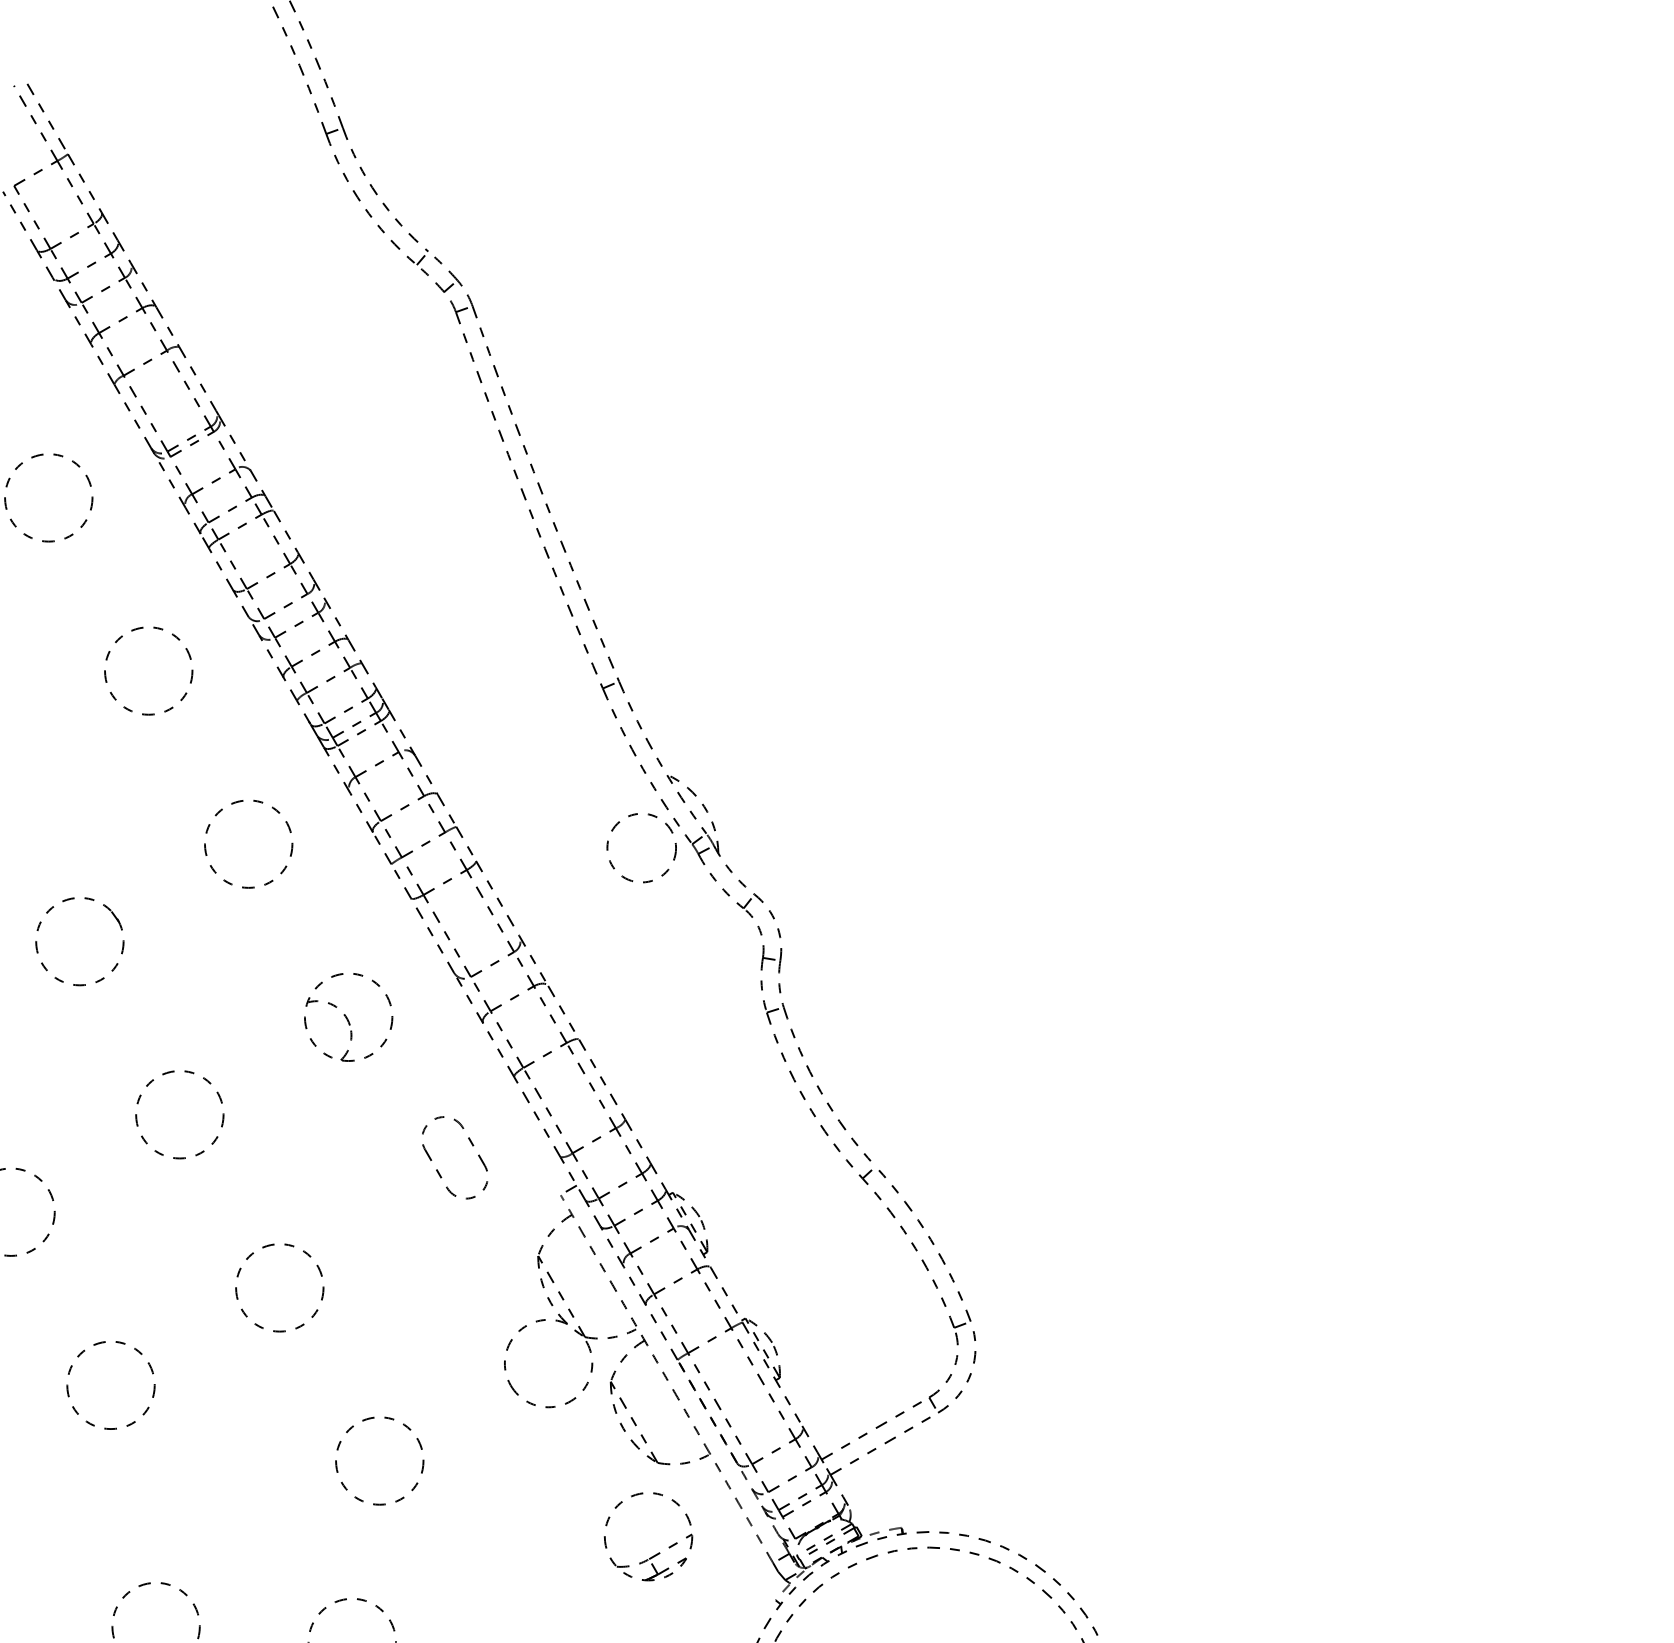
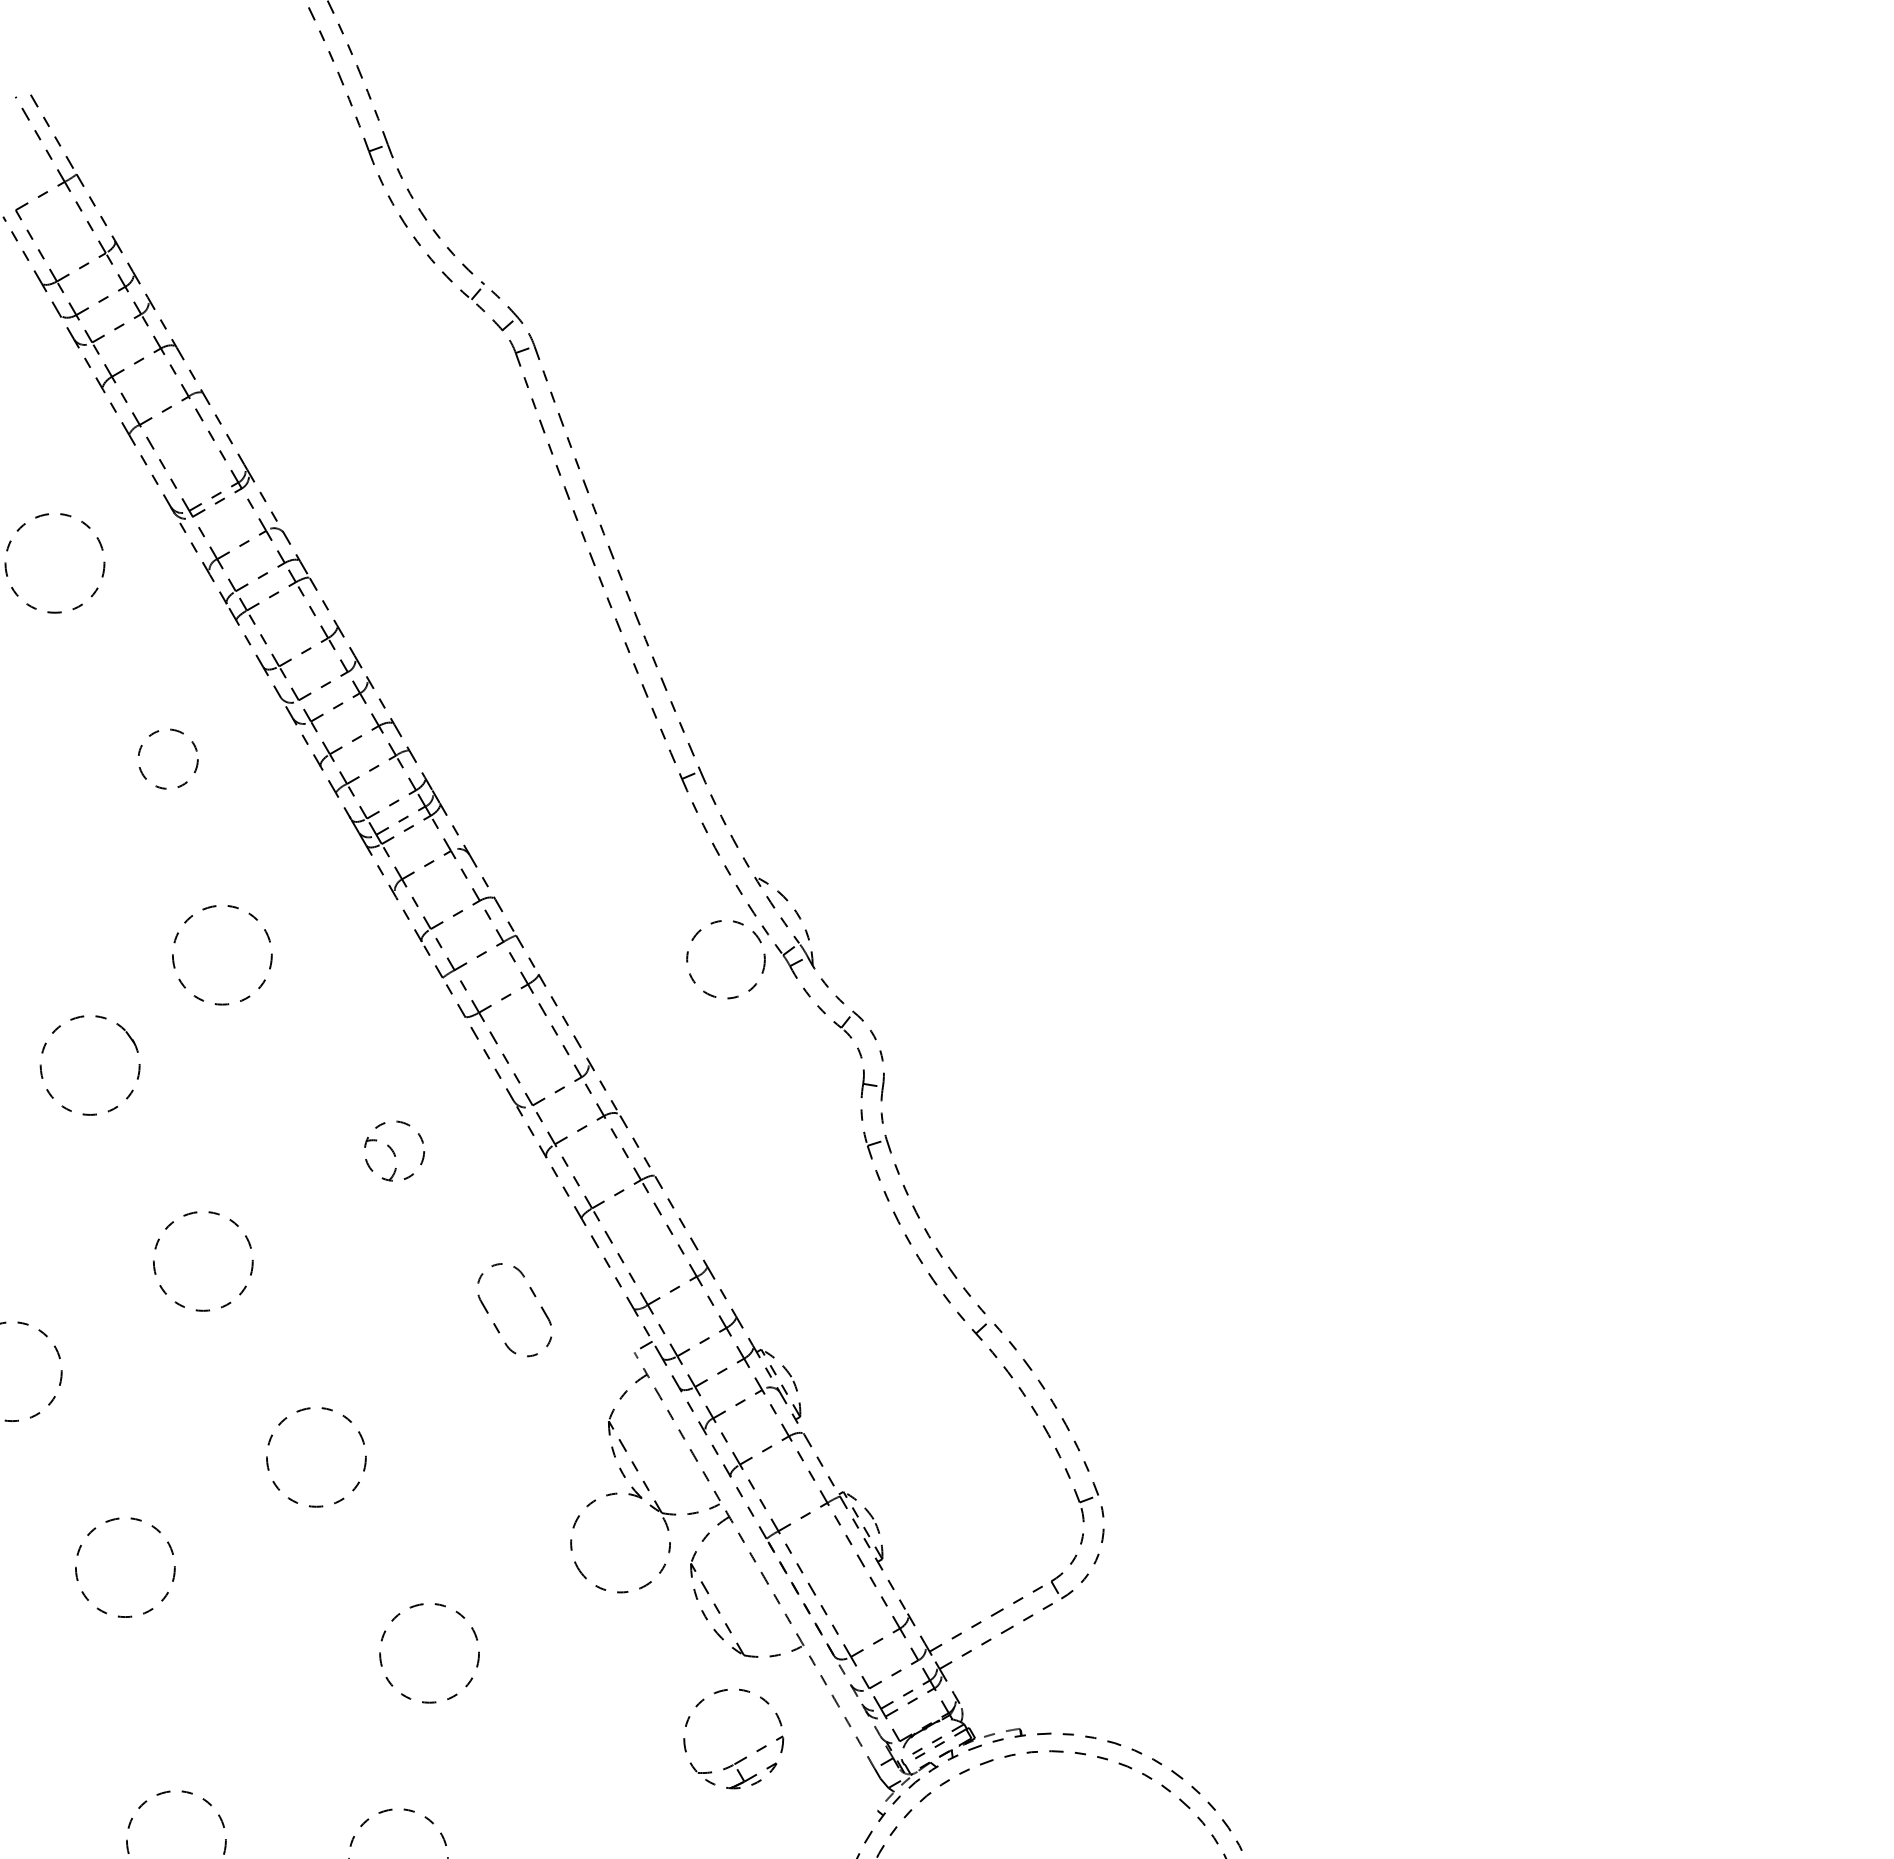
circle: (148, 670) -> (167, 758), size x0.6
circle: (248, 843) -> (222, 954), moved
part: (348, 1017) -> (394, 1151), size x0.6

